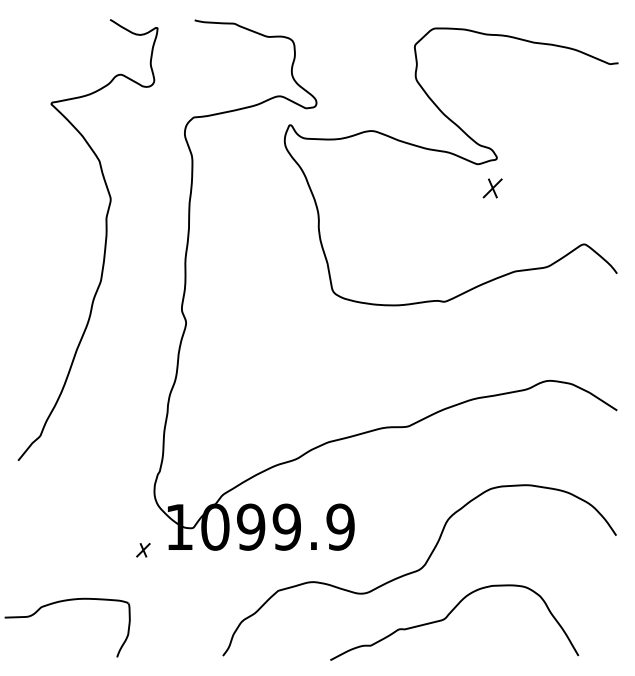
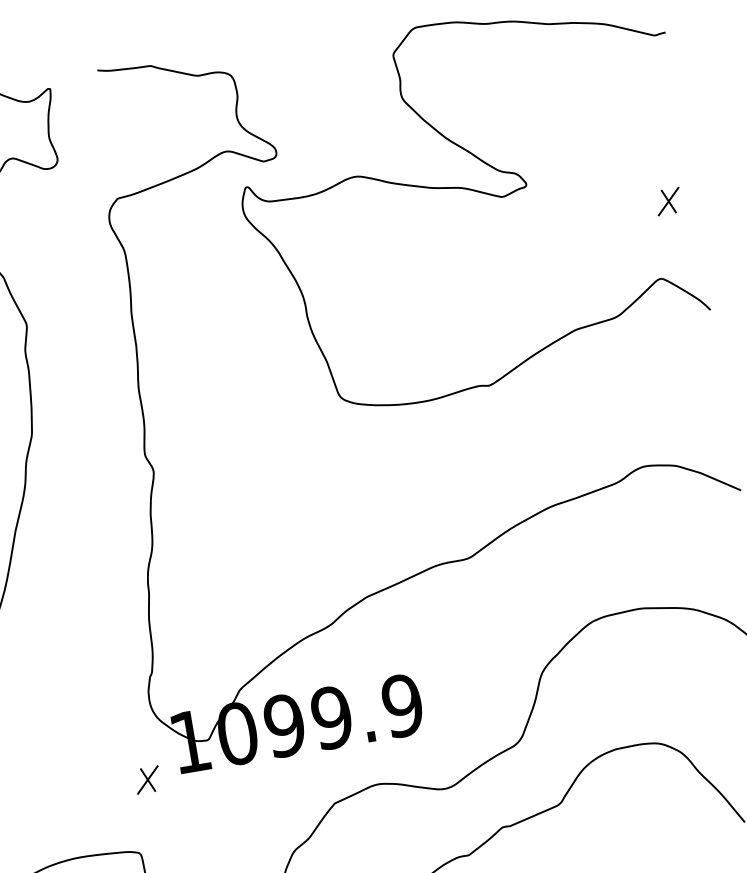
part: (492, 188) -> (668, 201), moved
part: (143, 550) -> (148, 780), size x1.43

